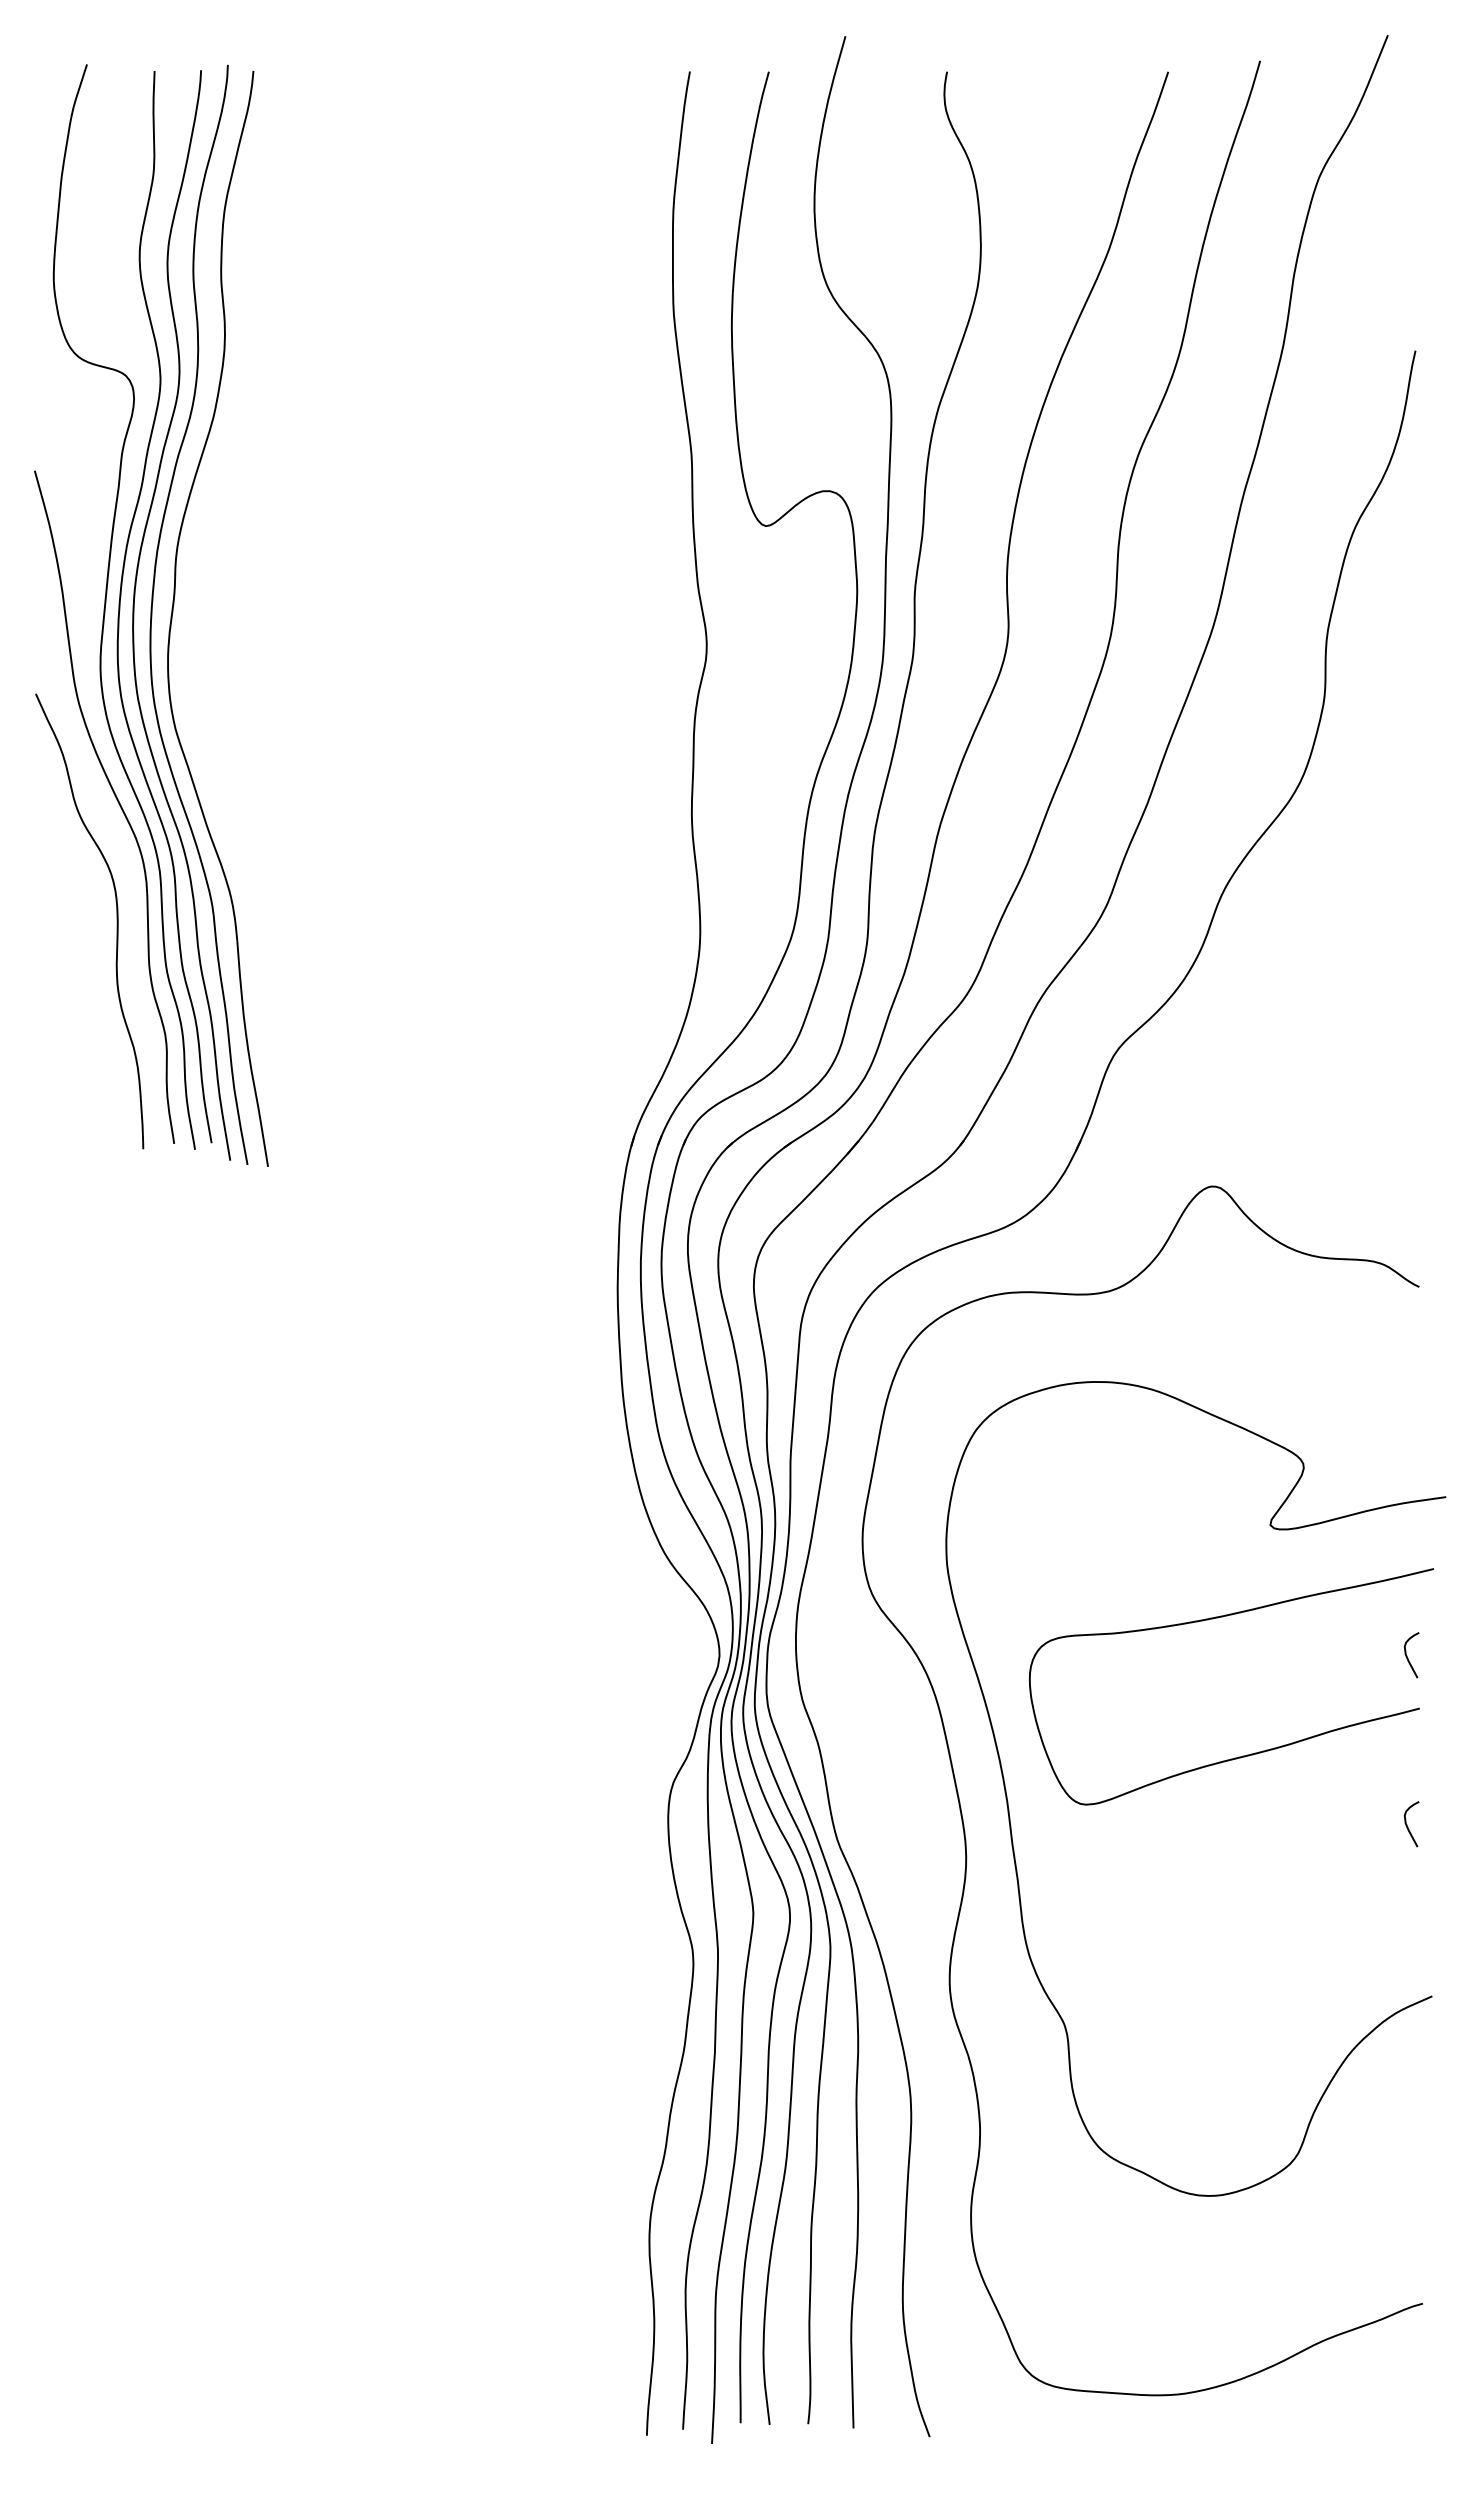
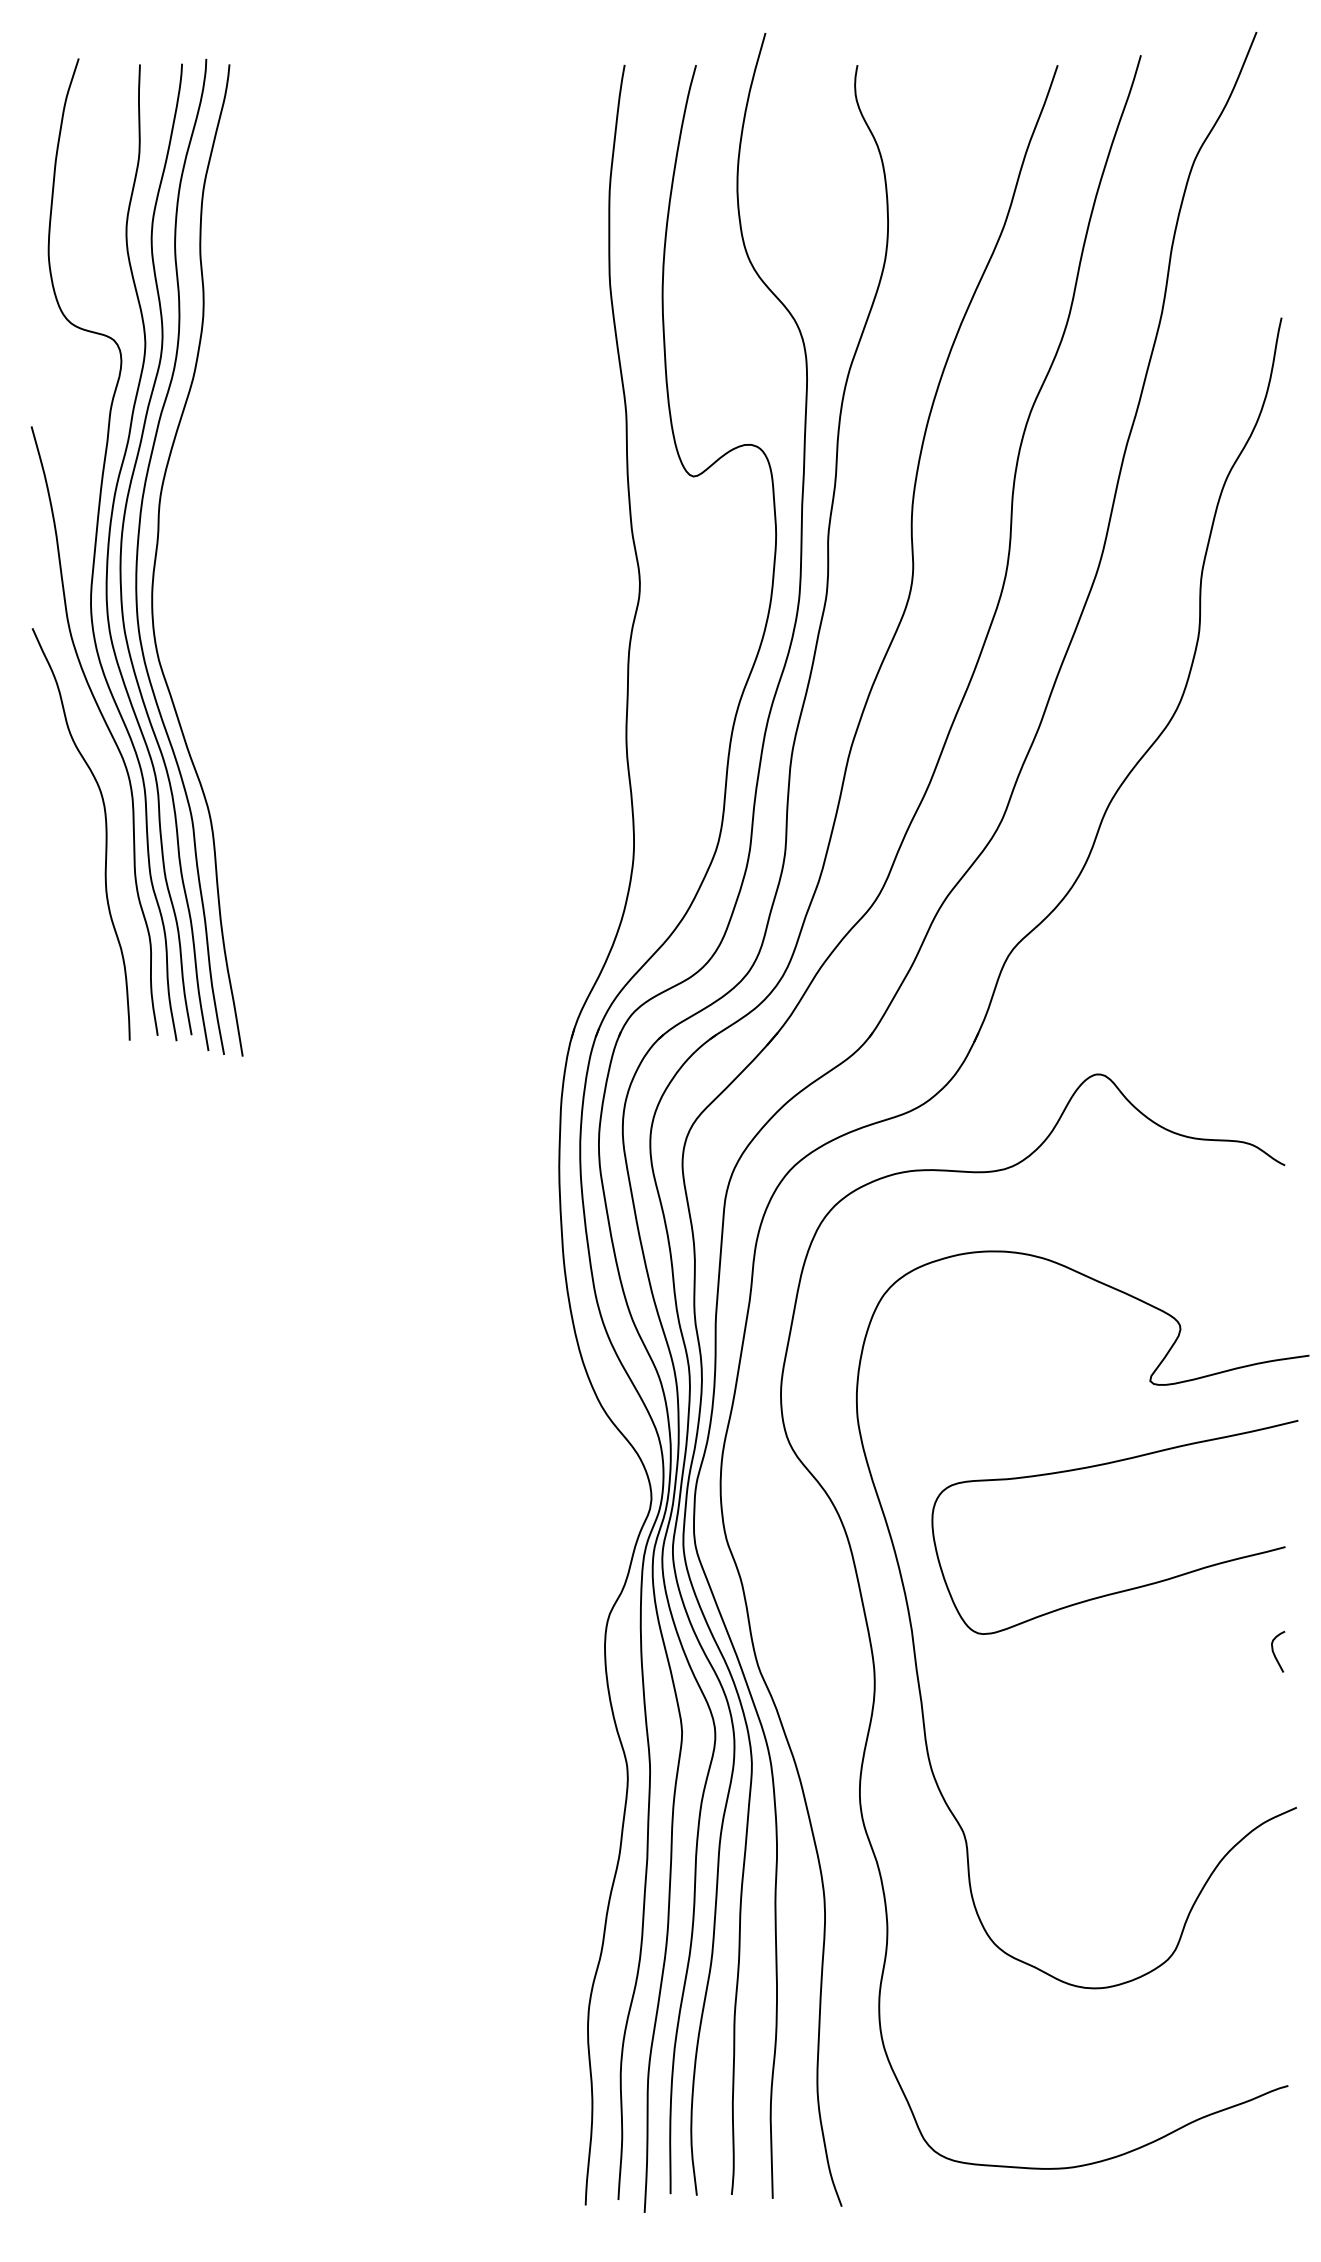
curve: (1407, 1655) -> (1274, 1499), removed

